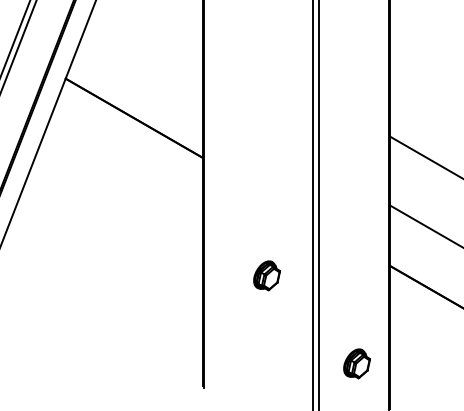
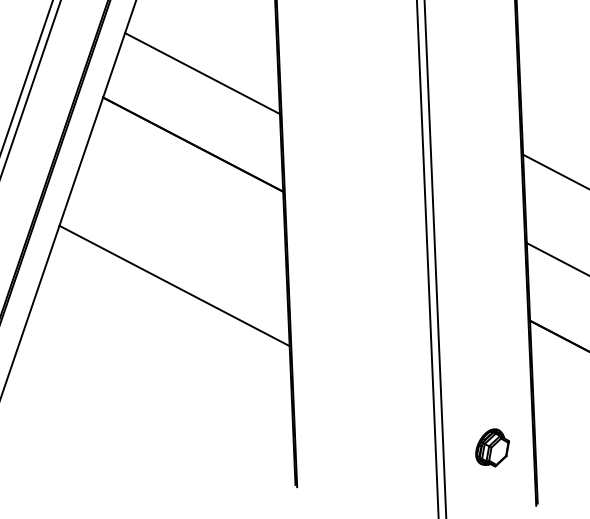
line: (143, 63) -> (202, 73), added
line: (114, 227) -> (173, 285), added
part: (266, 275) -> (371, 339), removed

